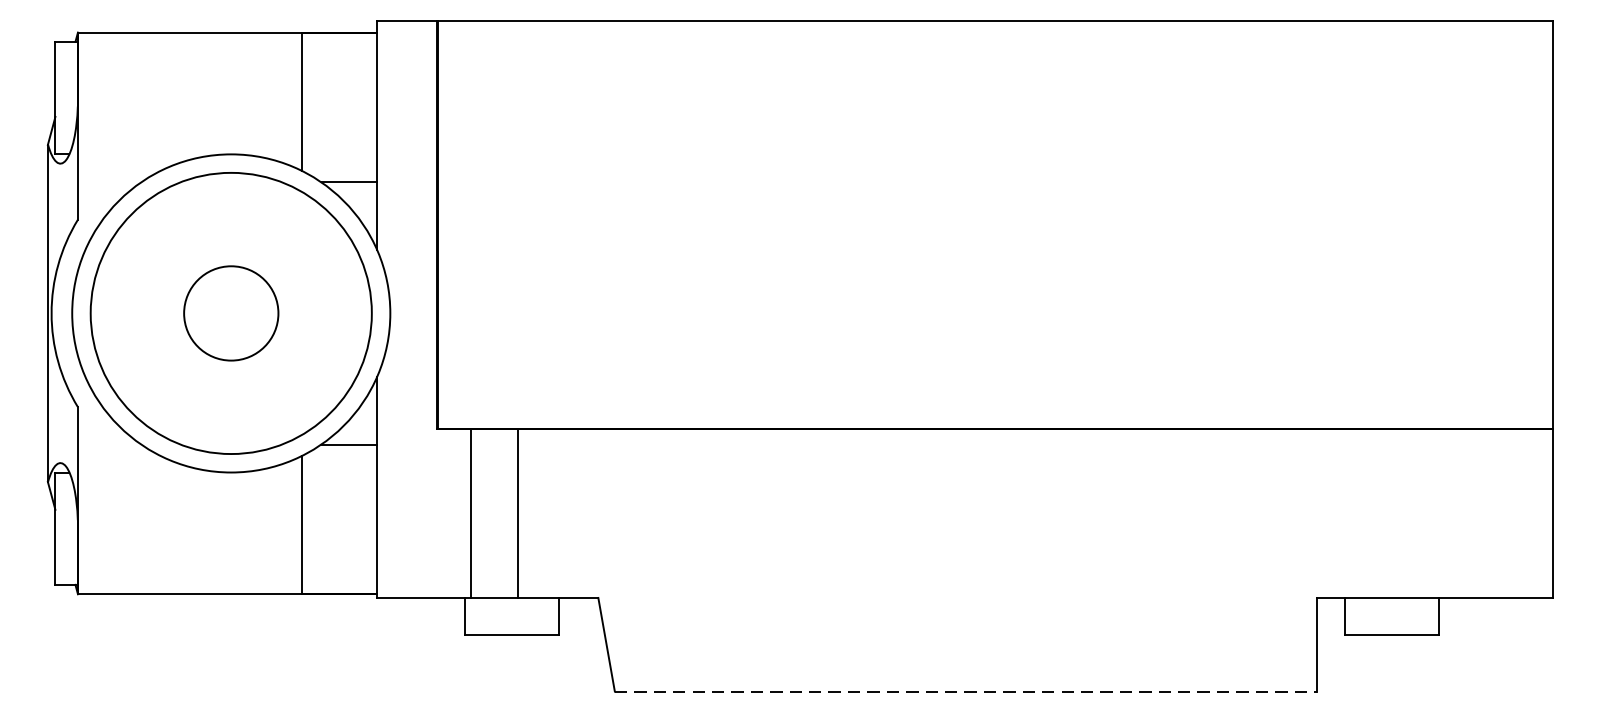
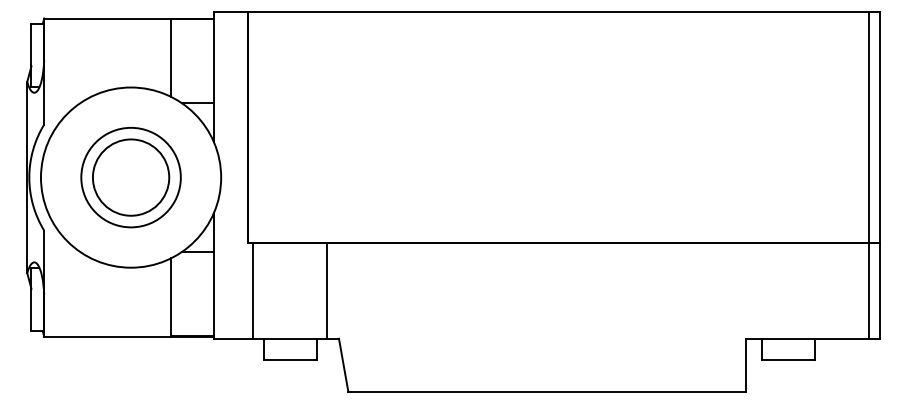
line: (1534, 309) -> (869, 175), added
circle: (230, 313) -> (130, 177), size x0.62
circle: (230, 313) -> (130, 177), size x1.43
line: (472, 512) -> (253, 290), moved
line: (518, 512) -> (327, 290), moved
line: (966, 691) -> (547, 391), dashed -> solid

